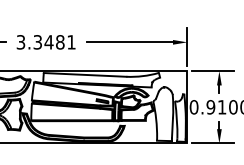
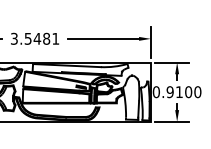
text: (38, 40) -> (28, 37), 3.3481 -> 3.5481

